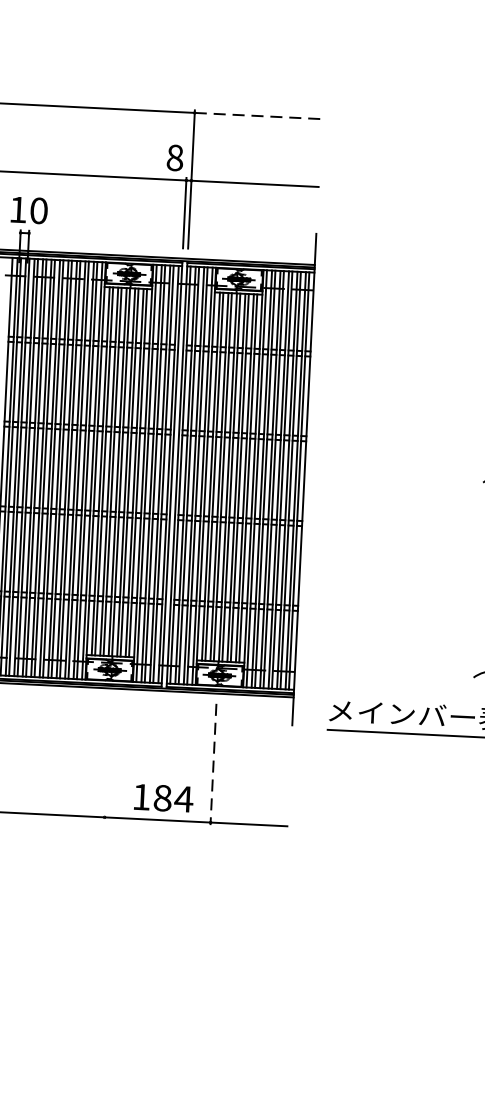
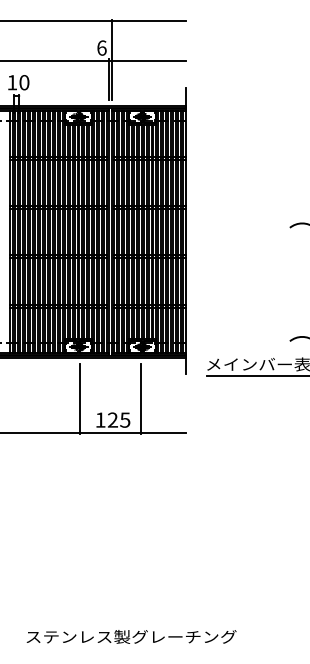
line: (259, 116) -> (149, 21), dashed -> solid
text: (174, 156) -> (101, 47), 8 -> 6
line: (107, 758) -> (79, 398), added
line: (213, 765) -> (141, 399), dashed -> solid
text: (172, 797) -> (118, 419), 184 -> 125

